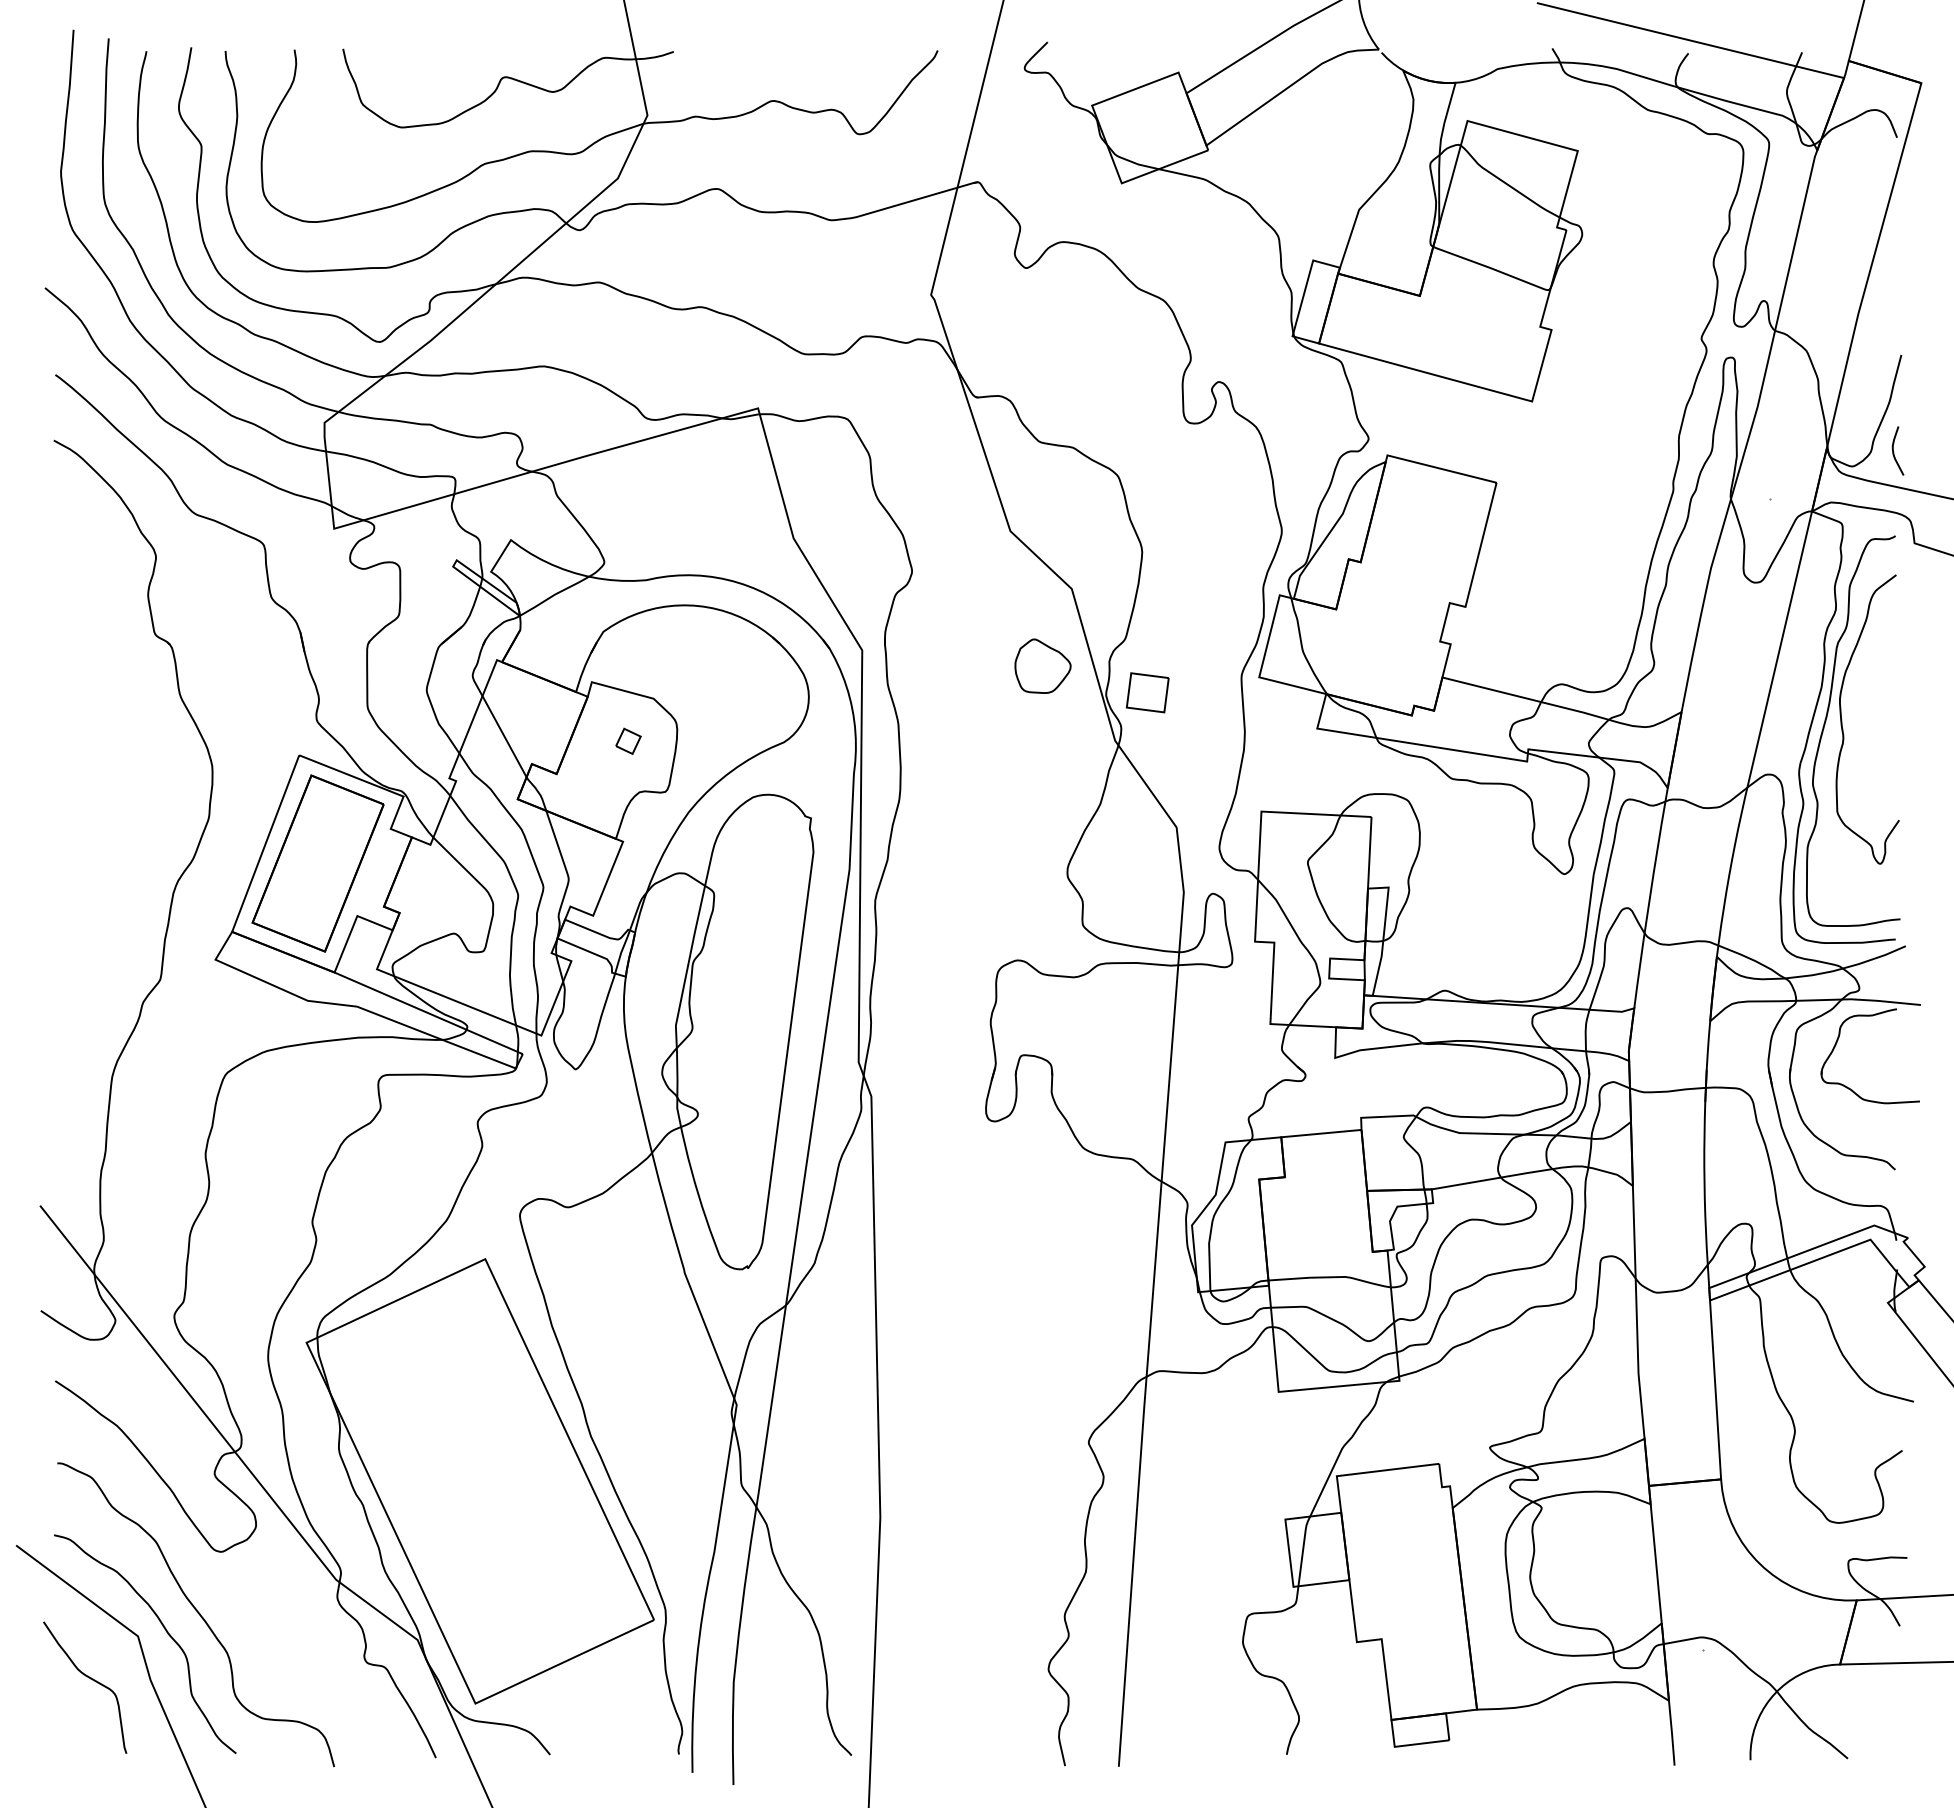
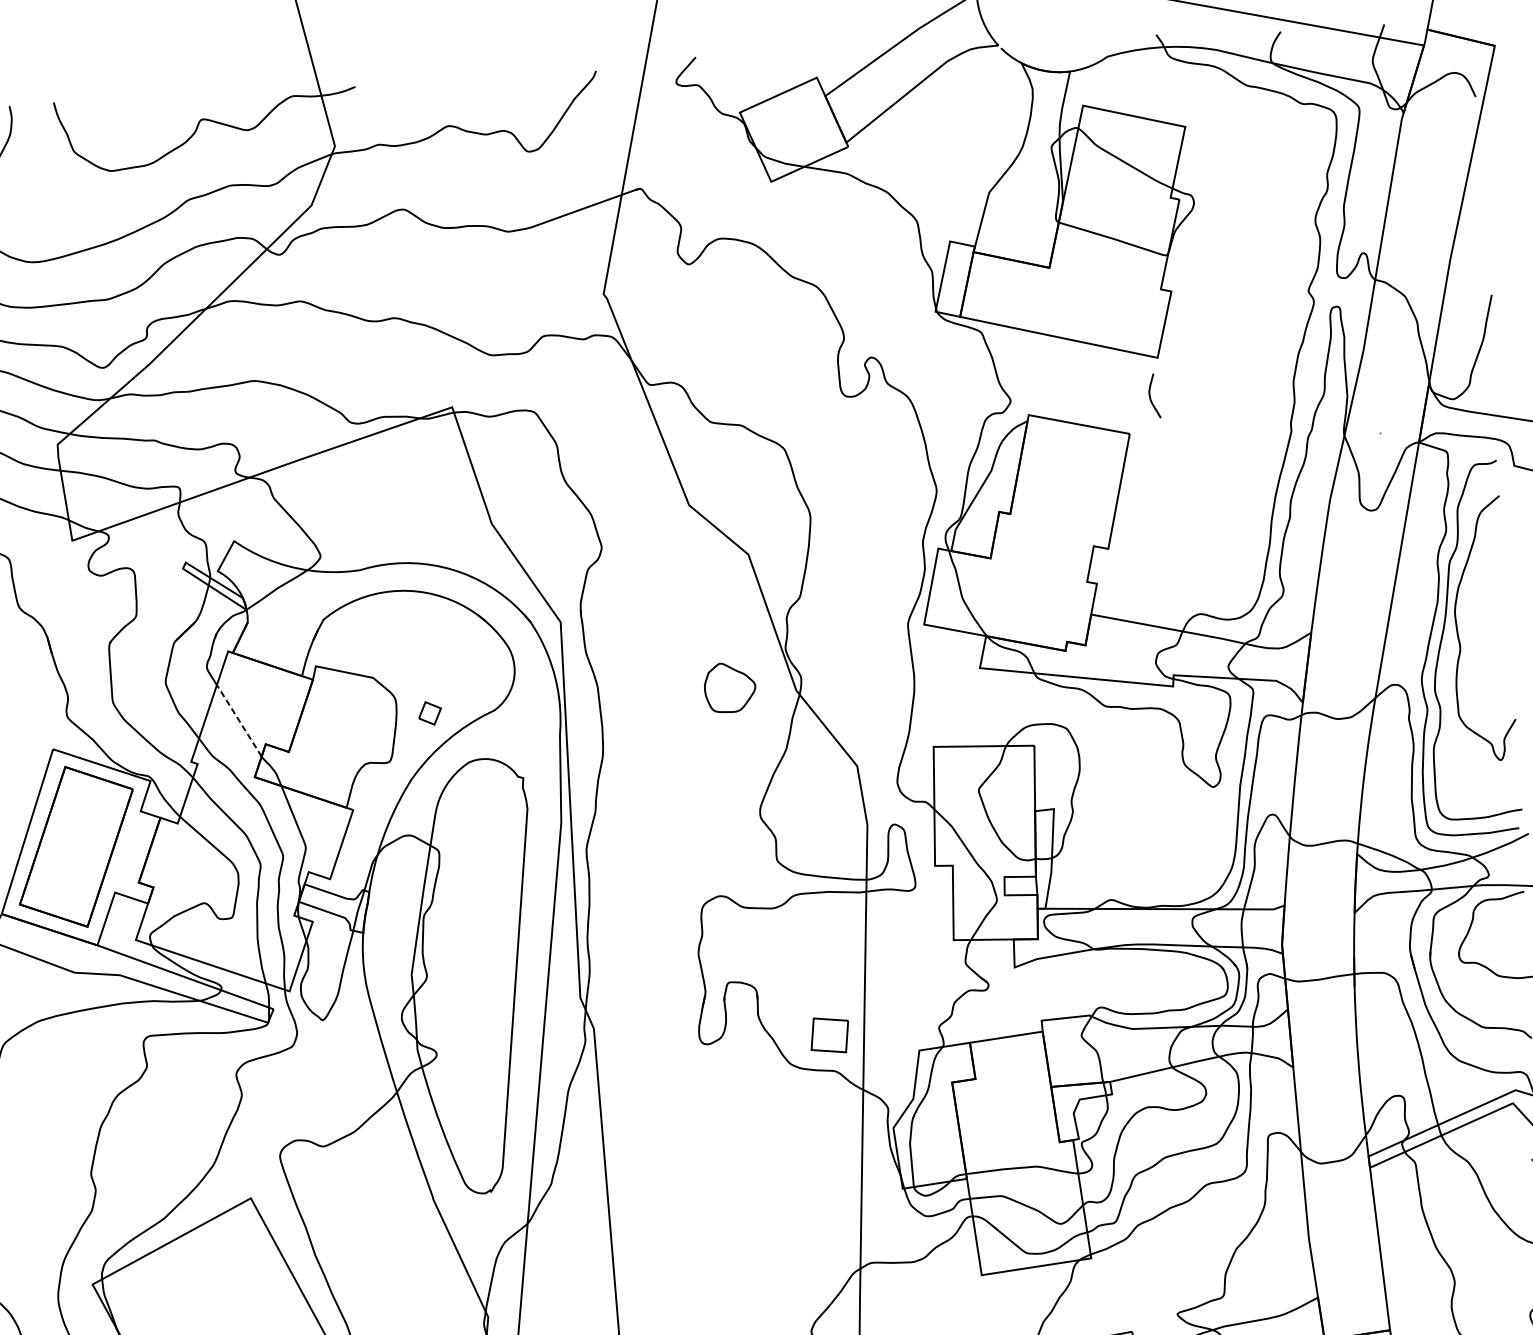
curve: (1894, 452) -> (1151, 397), moved
part: (1042, 665) -> (729, 687), moved
part: (1147, 692) -> (829, 1035), moved
line: (504, 736) -> (239, 720), solid -> dashed
part: (628, 740) -> (430, 712), moved

